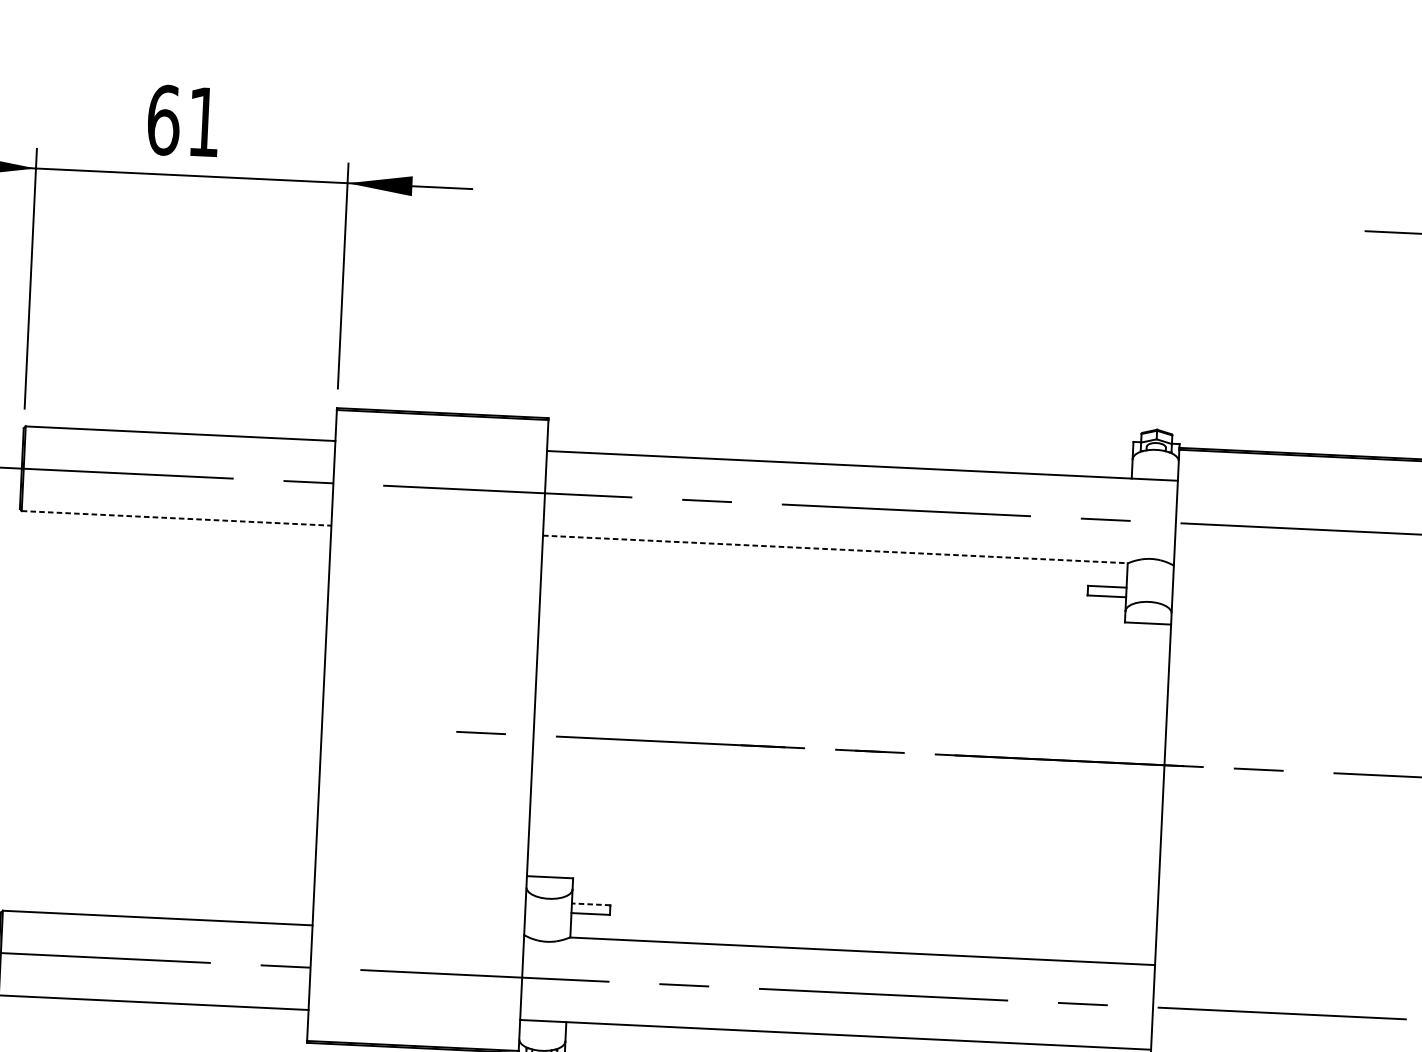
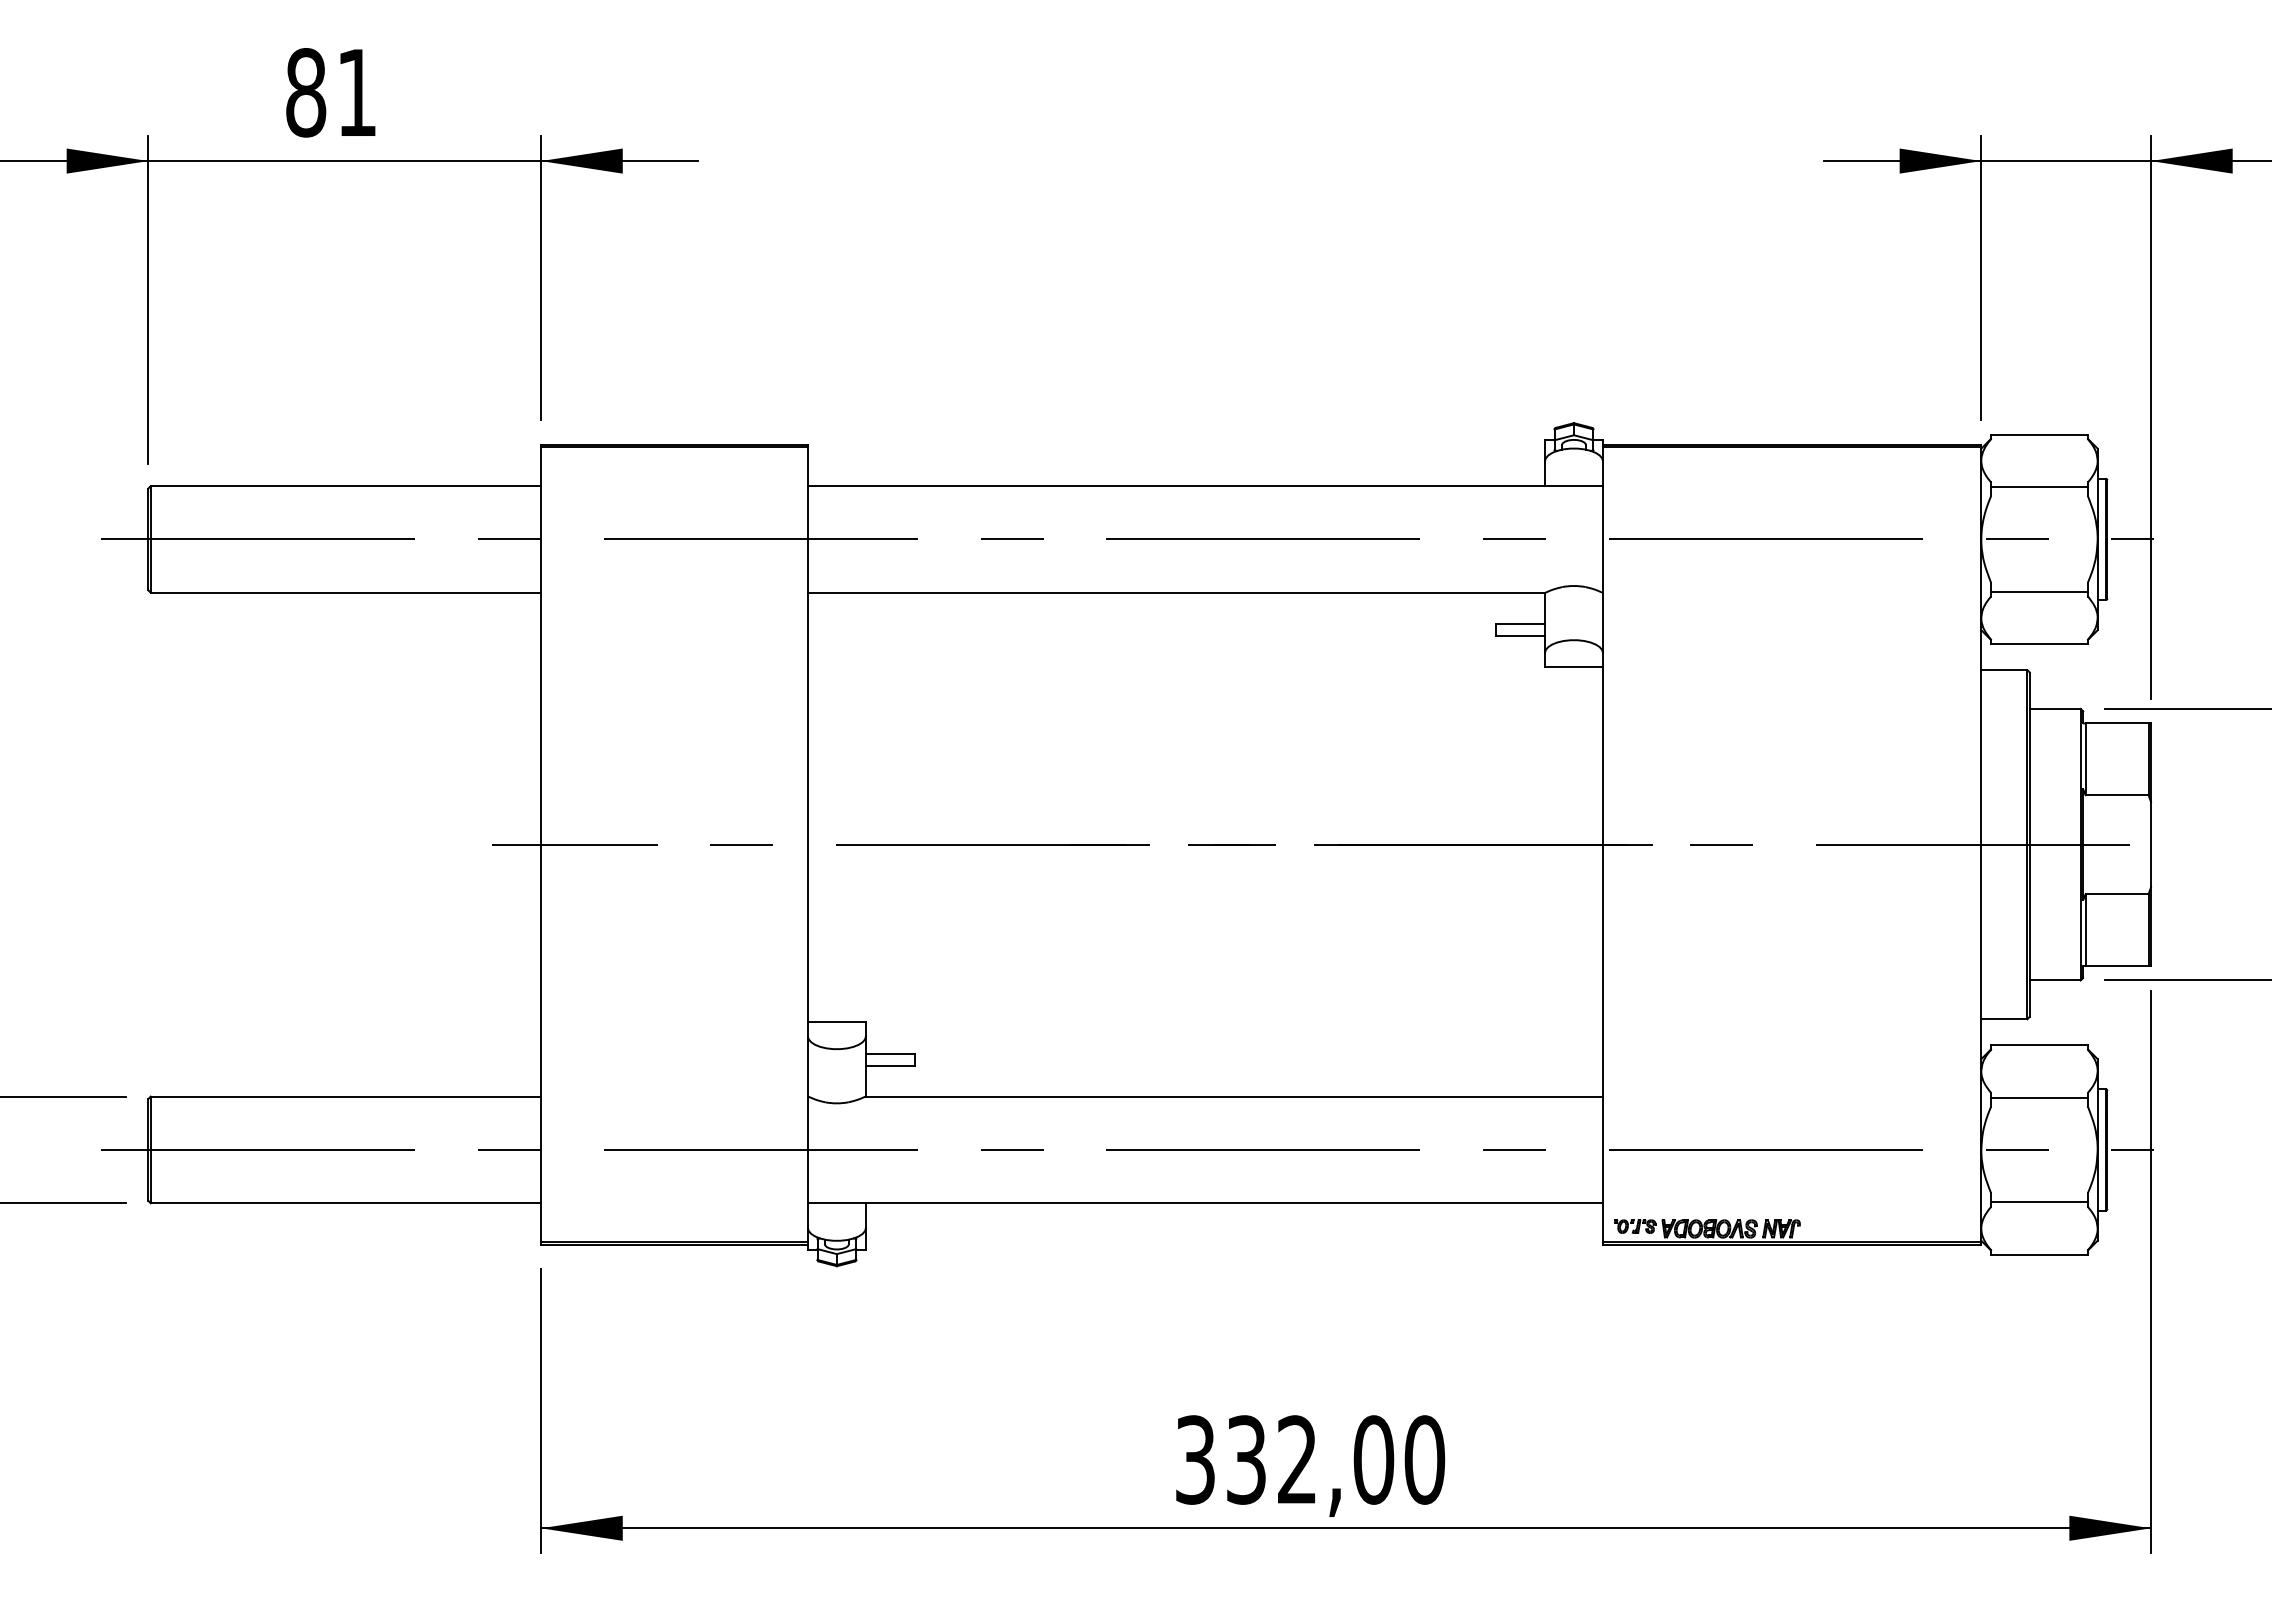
text: (164, 120) -> (306, 92), 61 -> 81
line: (177, 518) -> (346, 592), dashed -> solid
line: (835, 549) -> (1176, 592), dashed -> solid
line: (348, 726) -> (574, 844), added
line: (590, 904) -> (889, 1053), dashed -> solid

